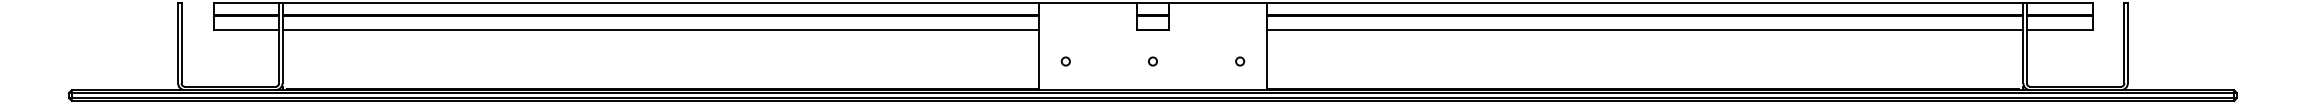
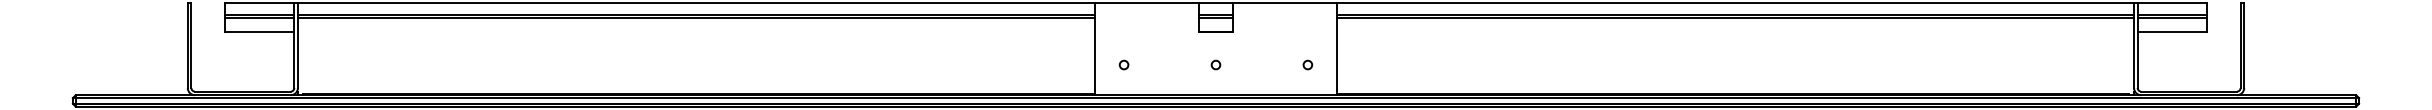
line: (660, 30) -> (696, 32), removed
line: (1645, 30) -> (1735, 32), removed

